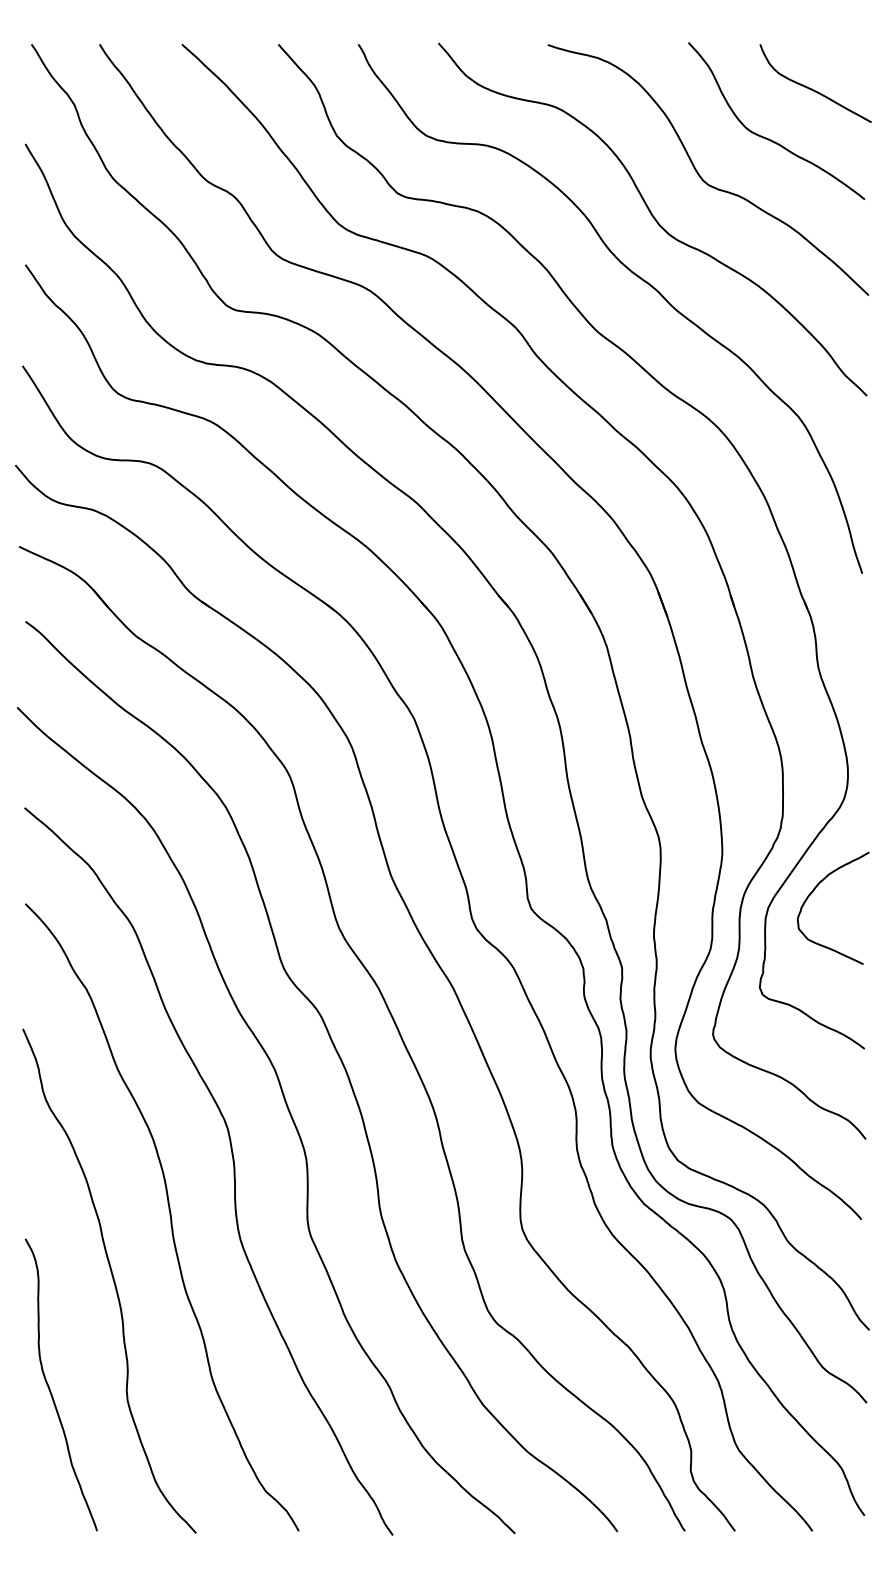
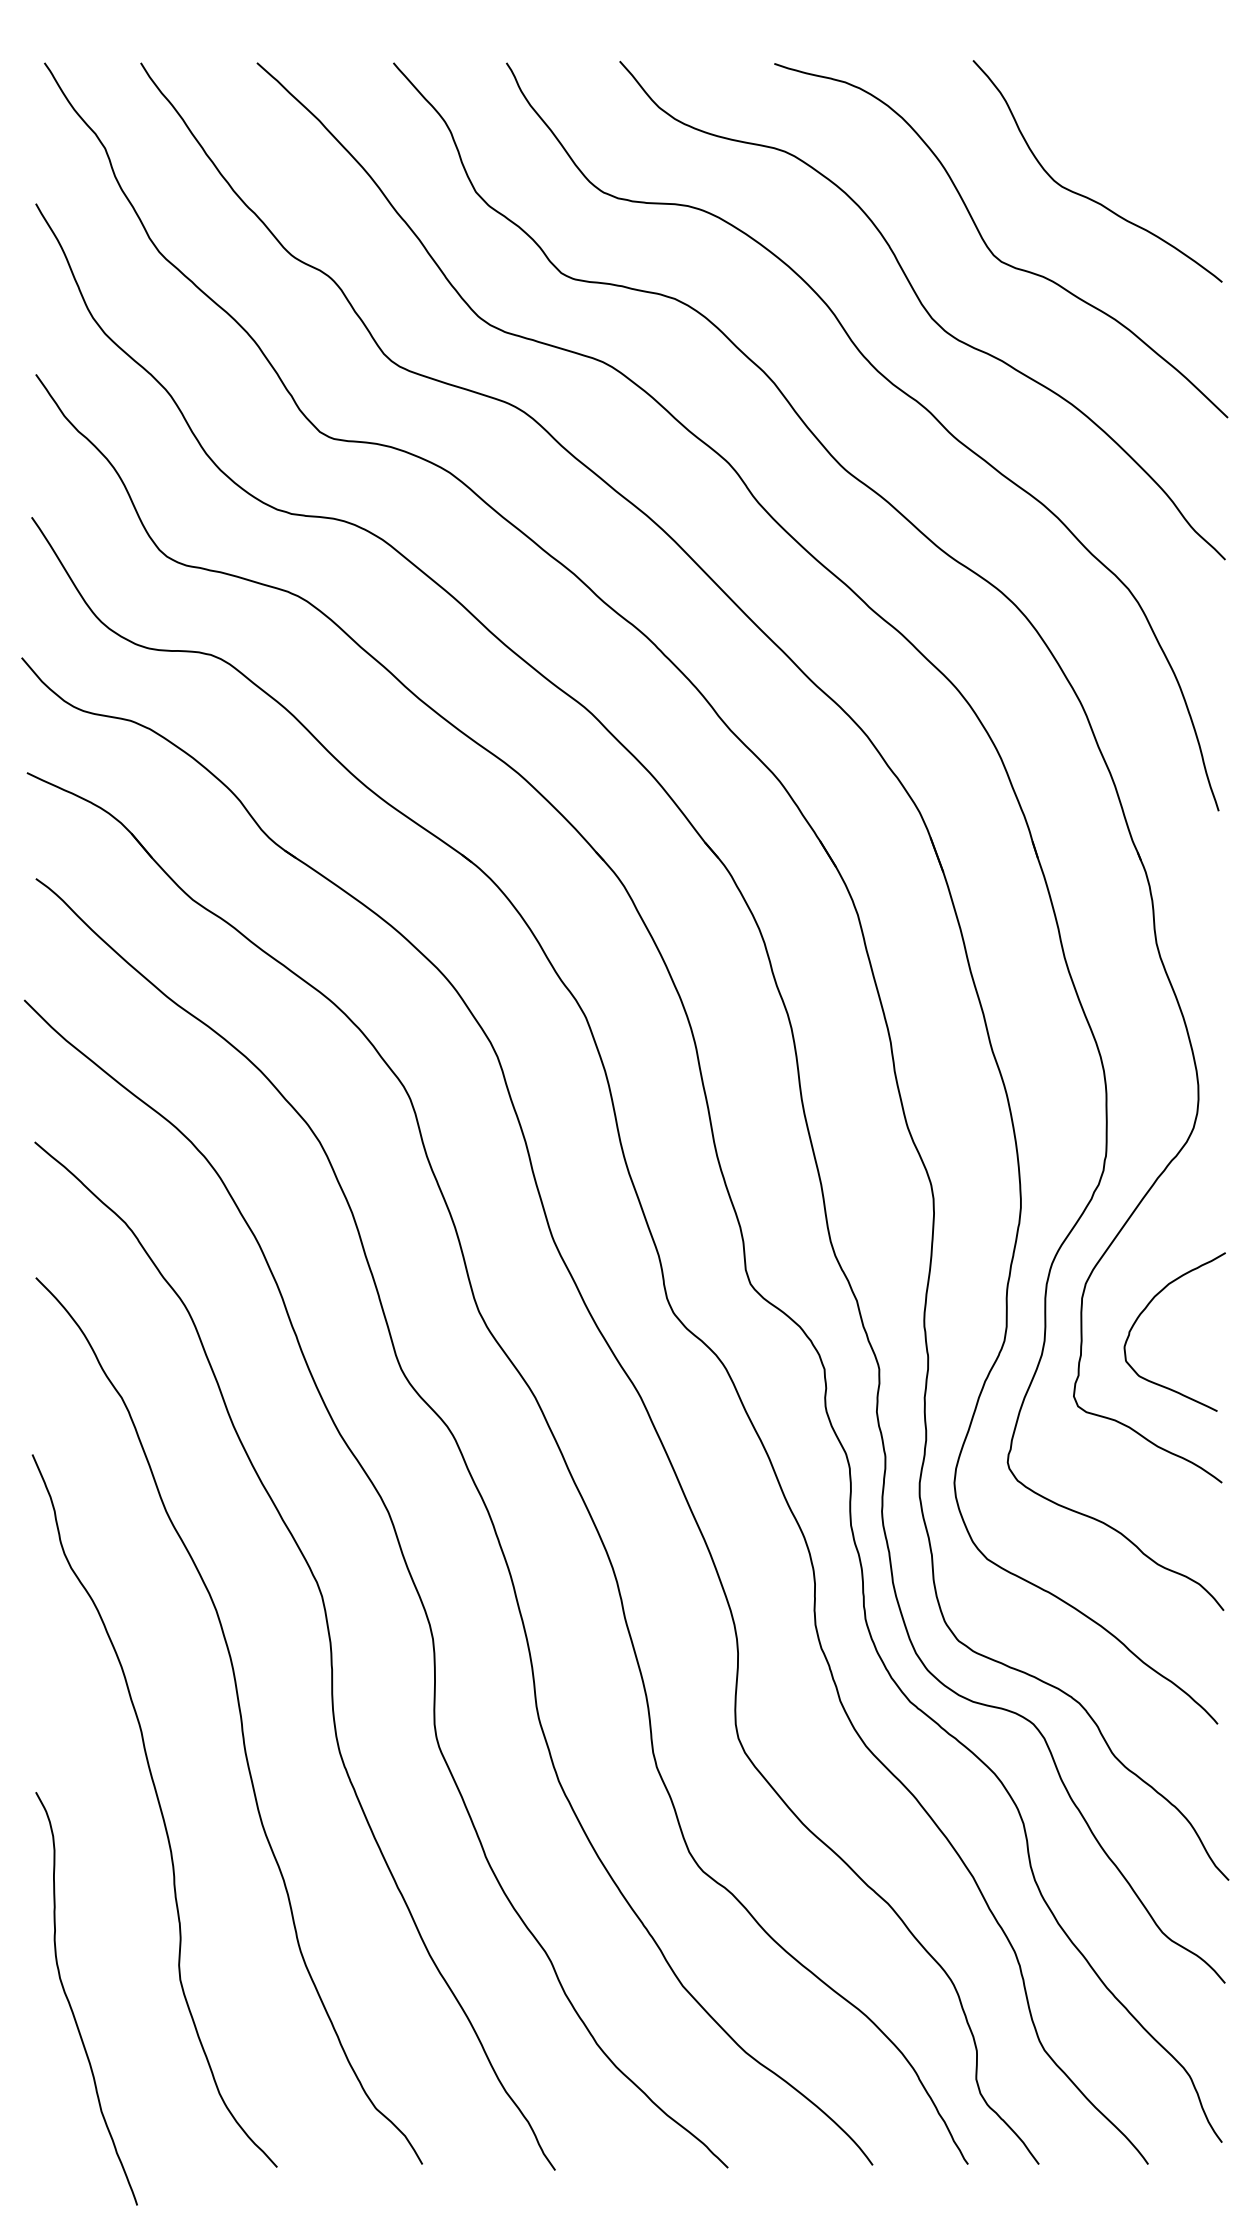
curve: (811, 88) -> (1147, 125), removed
curve: (814, 890) -> (1147, 1307), moved
curve: (49, 1388) -> (70, 2003), moved

